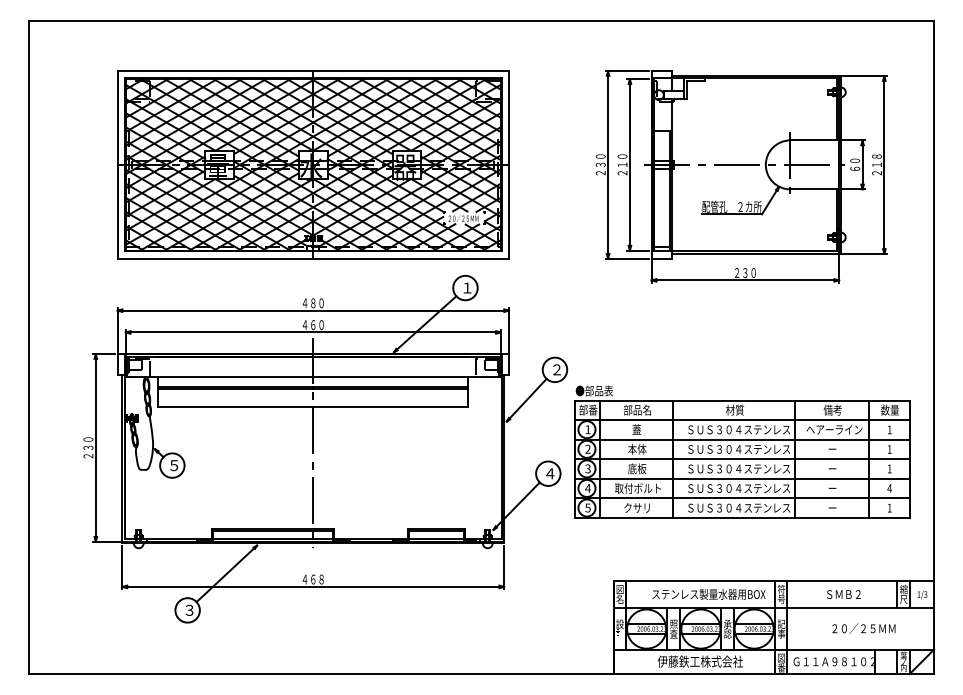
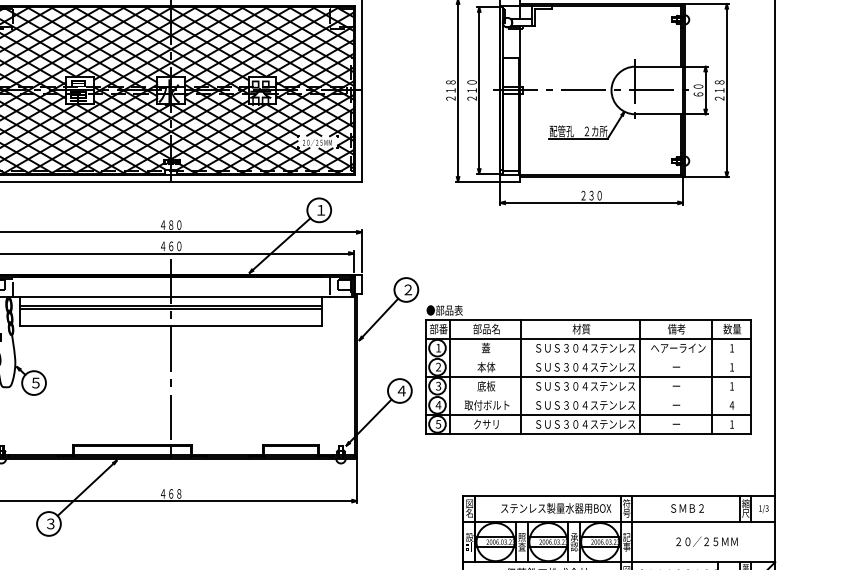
text: (600, 160) -> (450, 86), ２３０ -> ２１８
line: (742, 439) -> (588, 357), removed
line: (742, 478) -> (588, 395), removed

